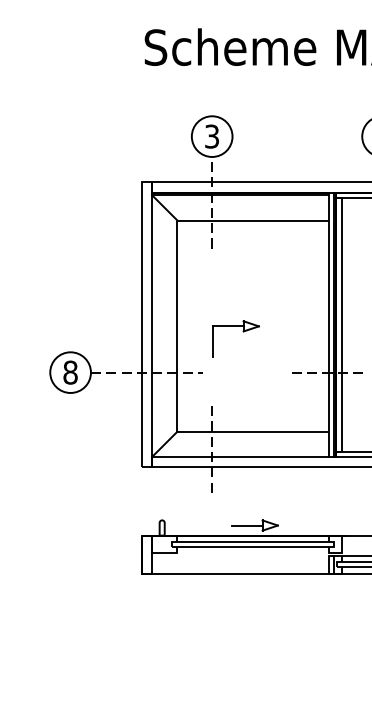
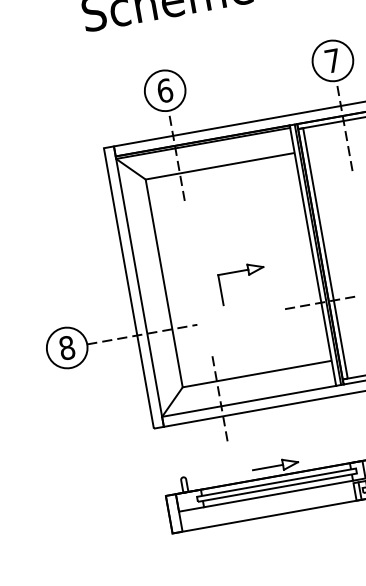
text: (212, 136) -> (165, 90), 3 -> 6
part: (242, 331) -> (248, 274), moved
line: (252, 553) -> (277, 494), added

